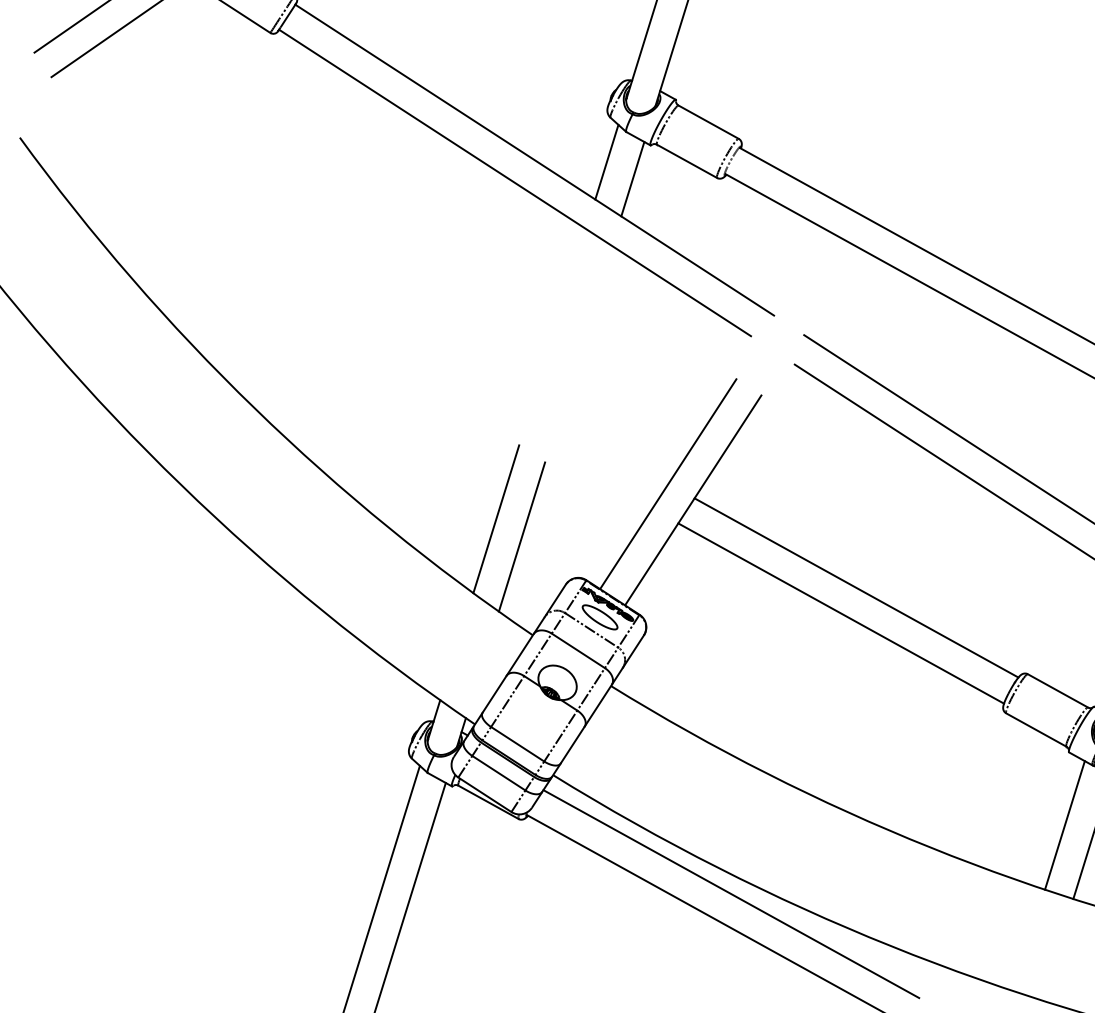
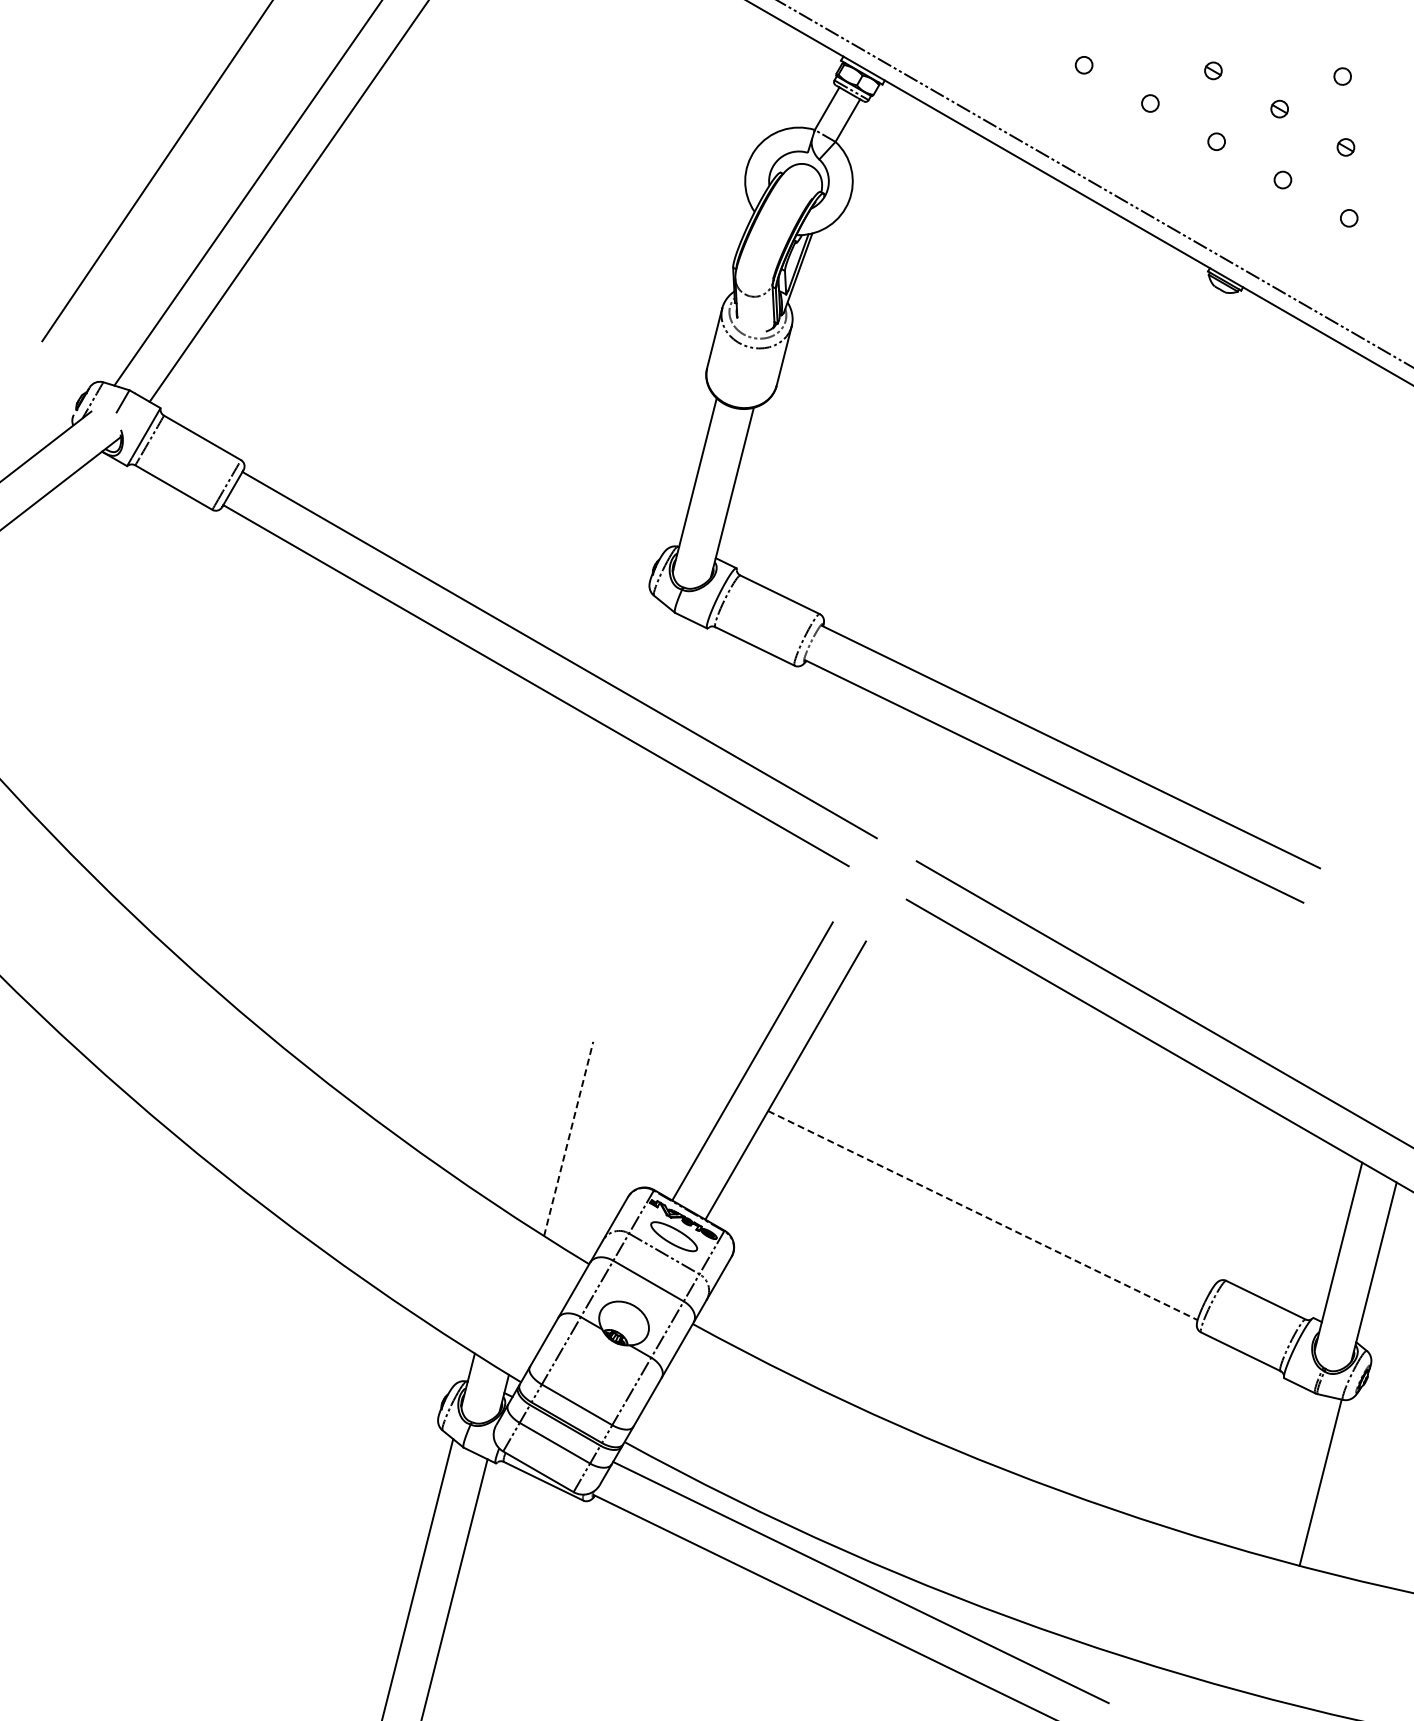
line: (607, 161) -> (652, 652), removed
line: (632, 178) -> (686, 672), removed
line: (496, 518) -> (534, 1117), removed
line: (521, 536) -> (568, 1138), solid -> dashed
line: (856, 587) -> (1000, 1181), removed
line: (840, 613) -> (982, 1215), solid -> dashed
line: (1064, 824) -> (1283, 1471), removed

